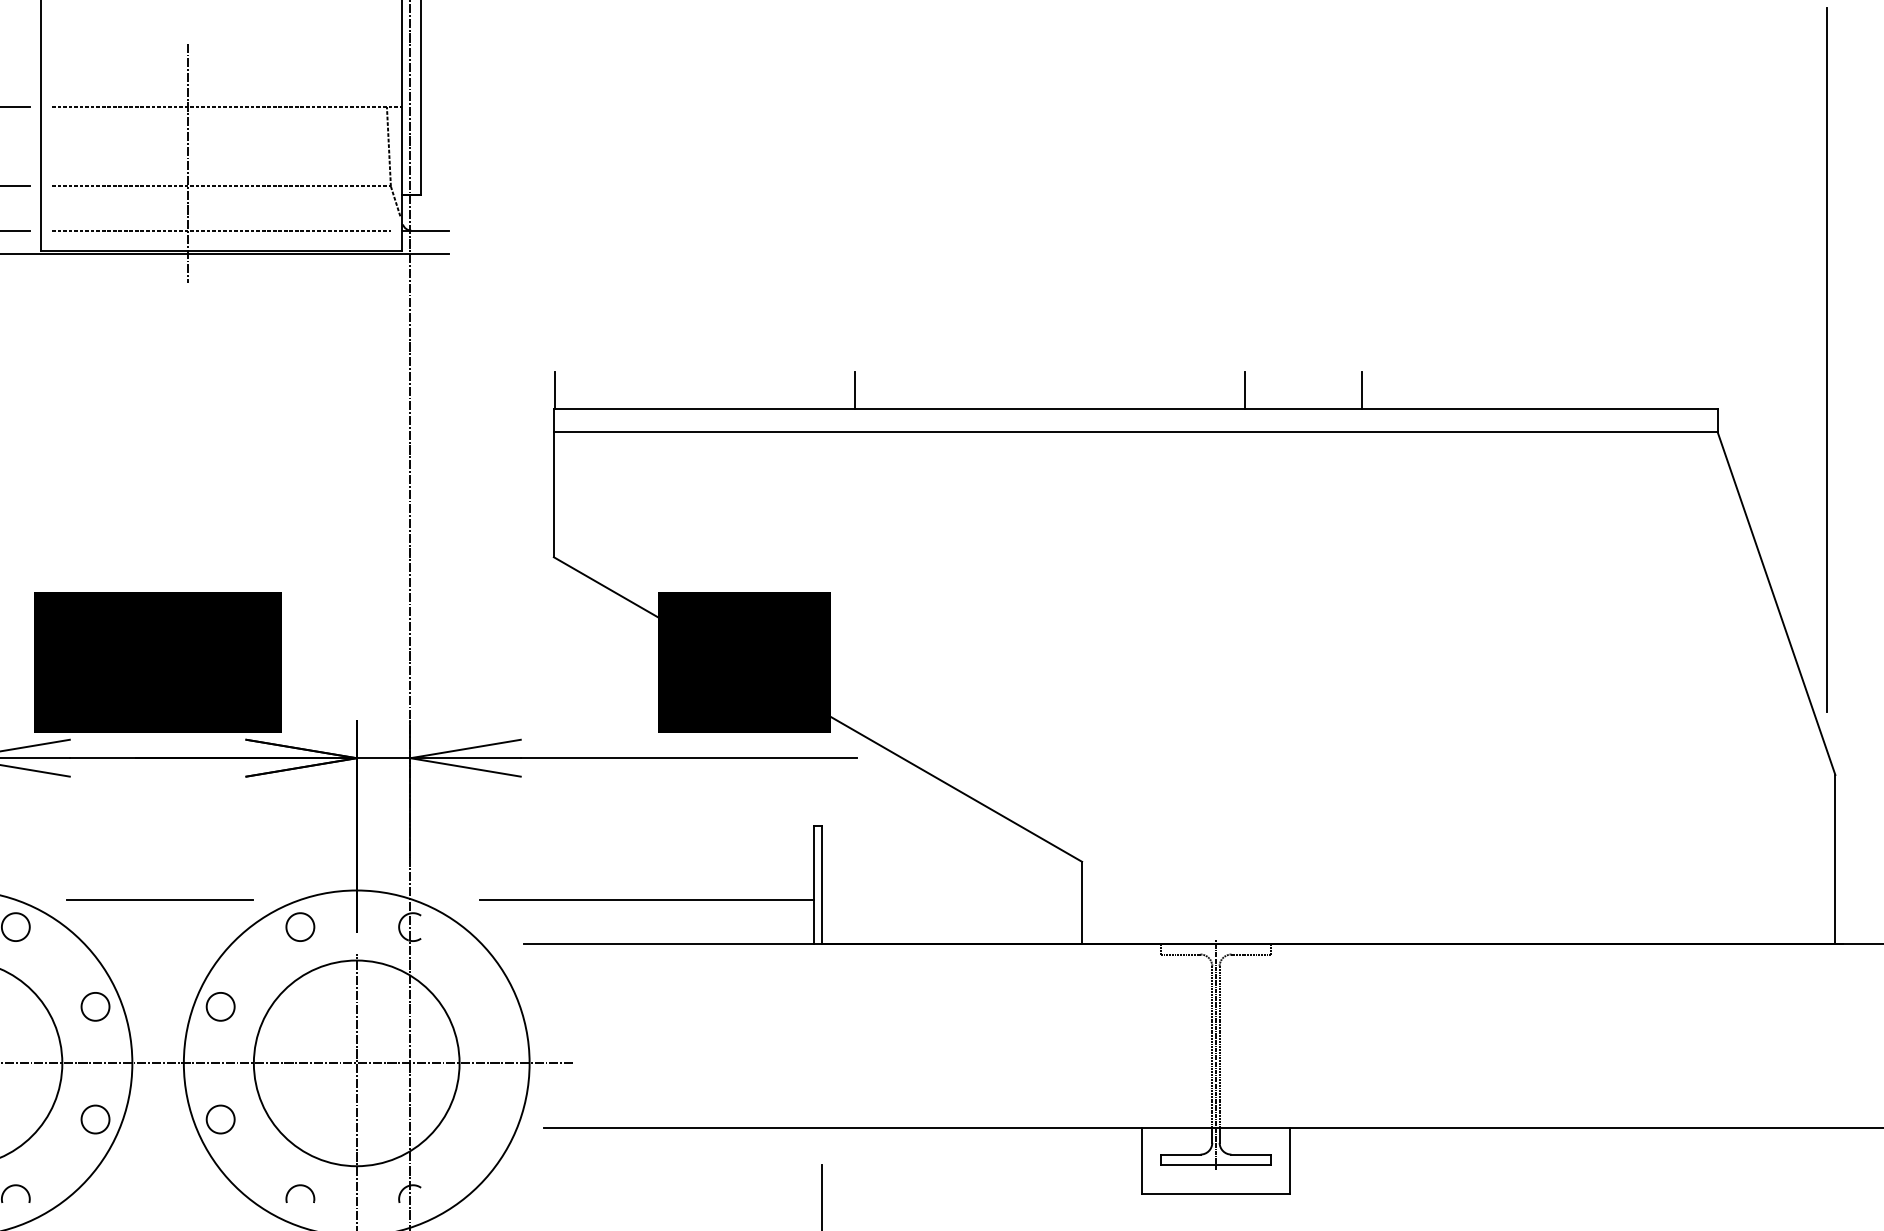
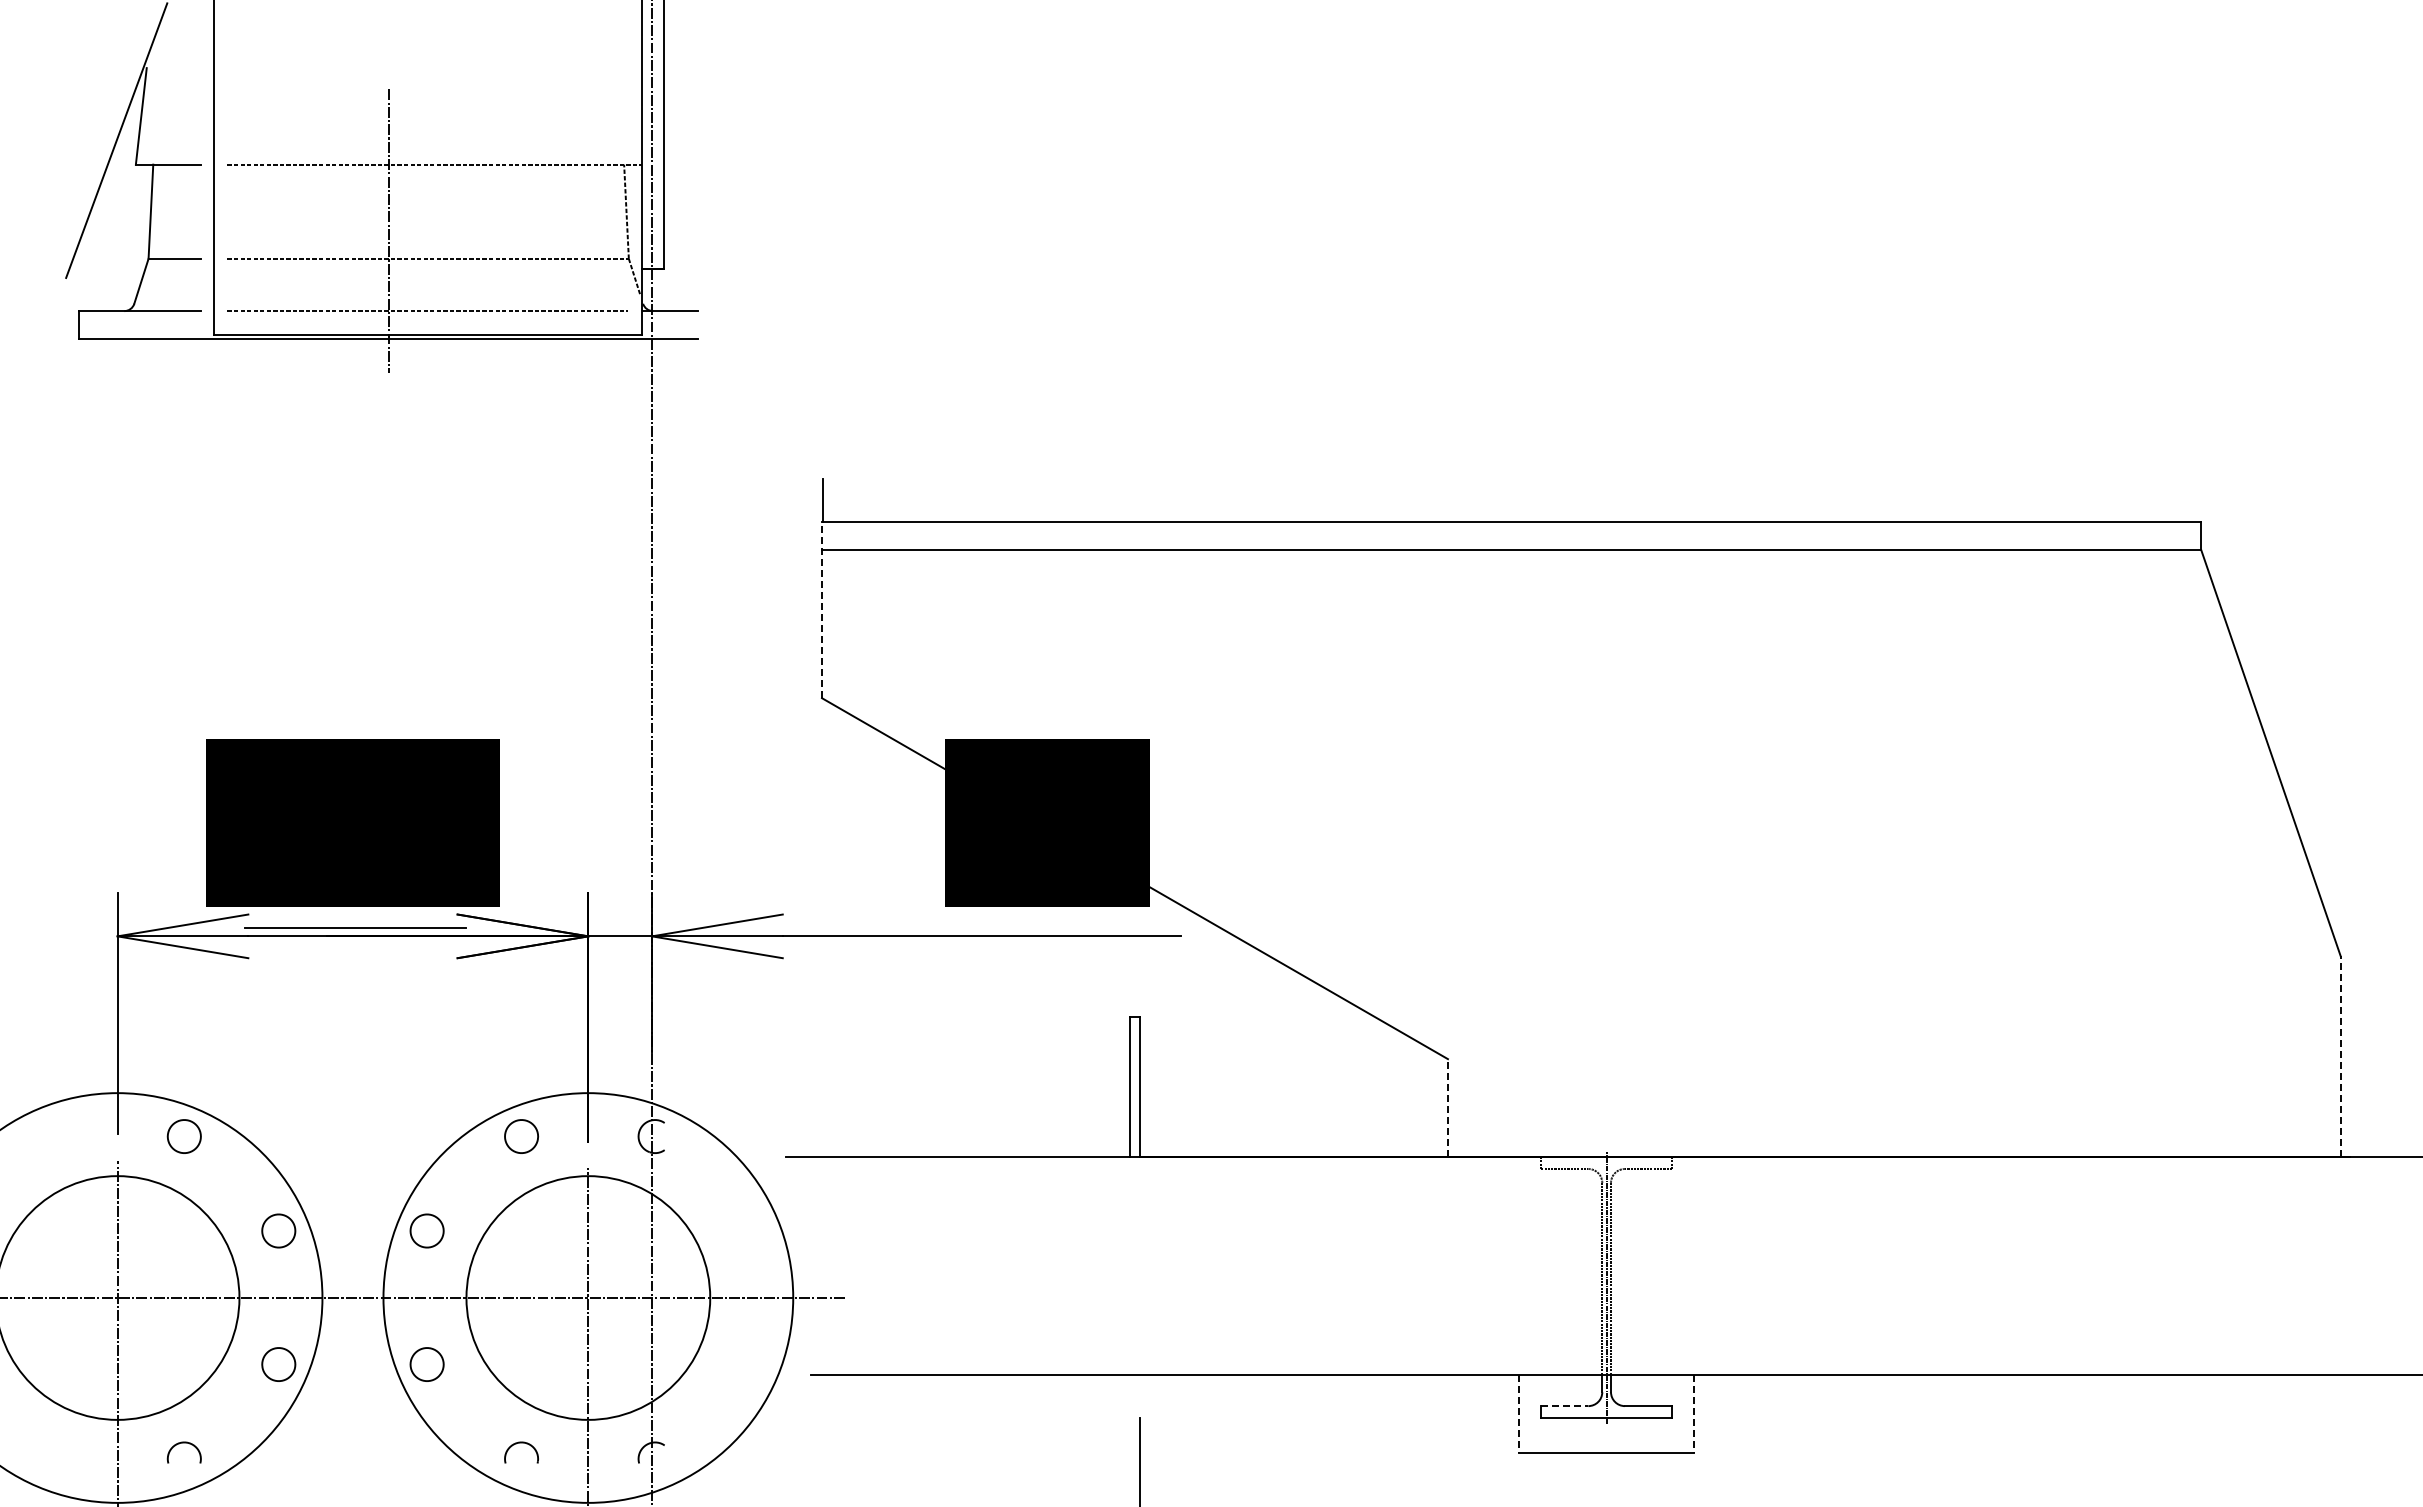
line: (1827, 360) -> (2331, 464), removed
line: (854, 390) -> (1178, 500), removed
line: (1244, 390) -> (1640, 500), removed
line: (1362, 390) -> (1780, 500), removed
line: (554, 482) -> (822, 609), solid -> dashed
line: (1835, 859) -> (2340, 1056), solid -> dashed
line: (160, 899) -> (355, 927), moved
line: (646, 900) -> (931, 1104), removed
line: (1081, 902) -> (1447, 1107), solid -> dashed
line: (1180, 1154) -> (1564, 1406), solid -> dashed
line: (1142, 1161) -> (1519, 1414), solid -> dashed
line: (1289, 1161) -> (1693, 1414), solid -> dashed

